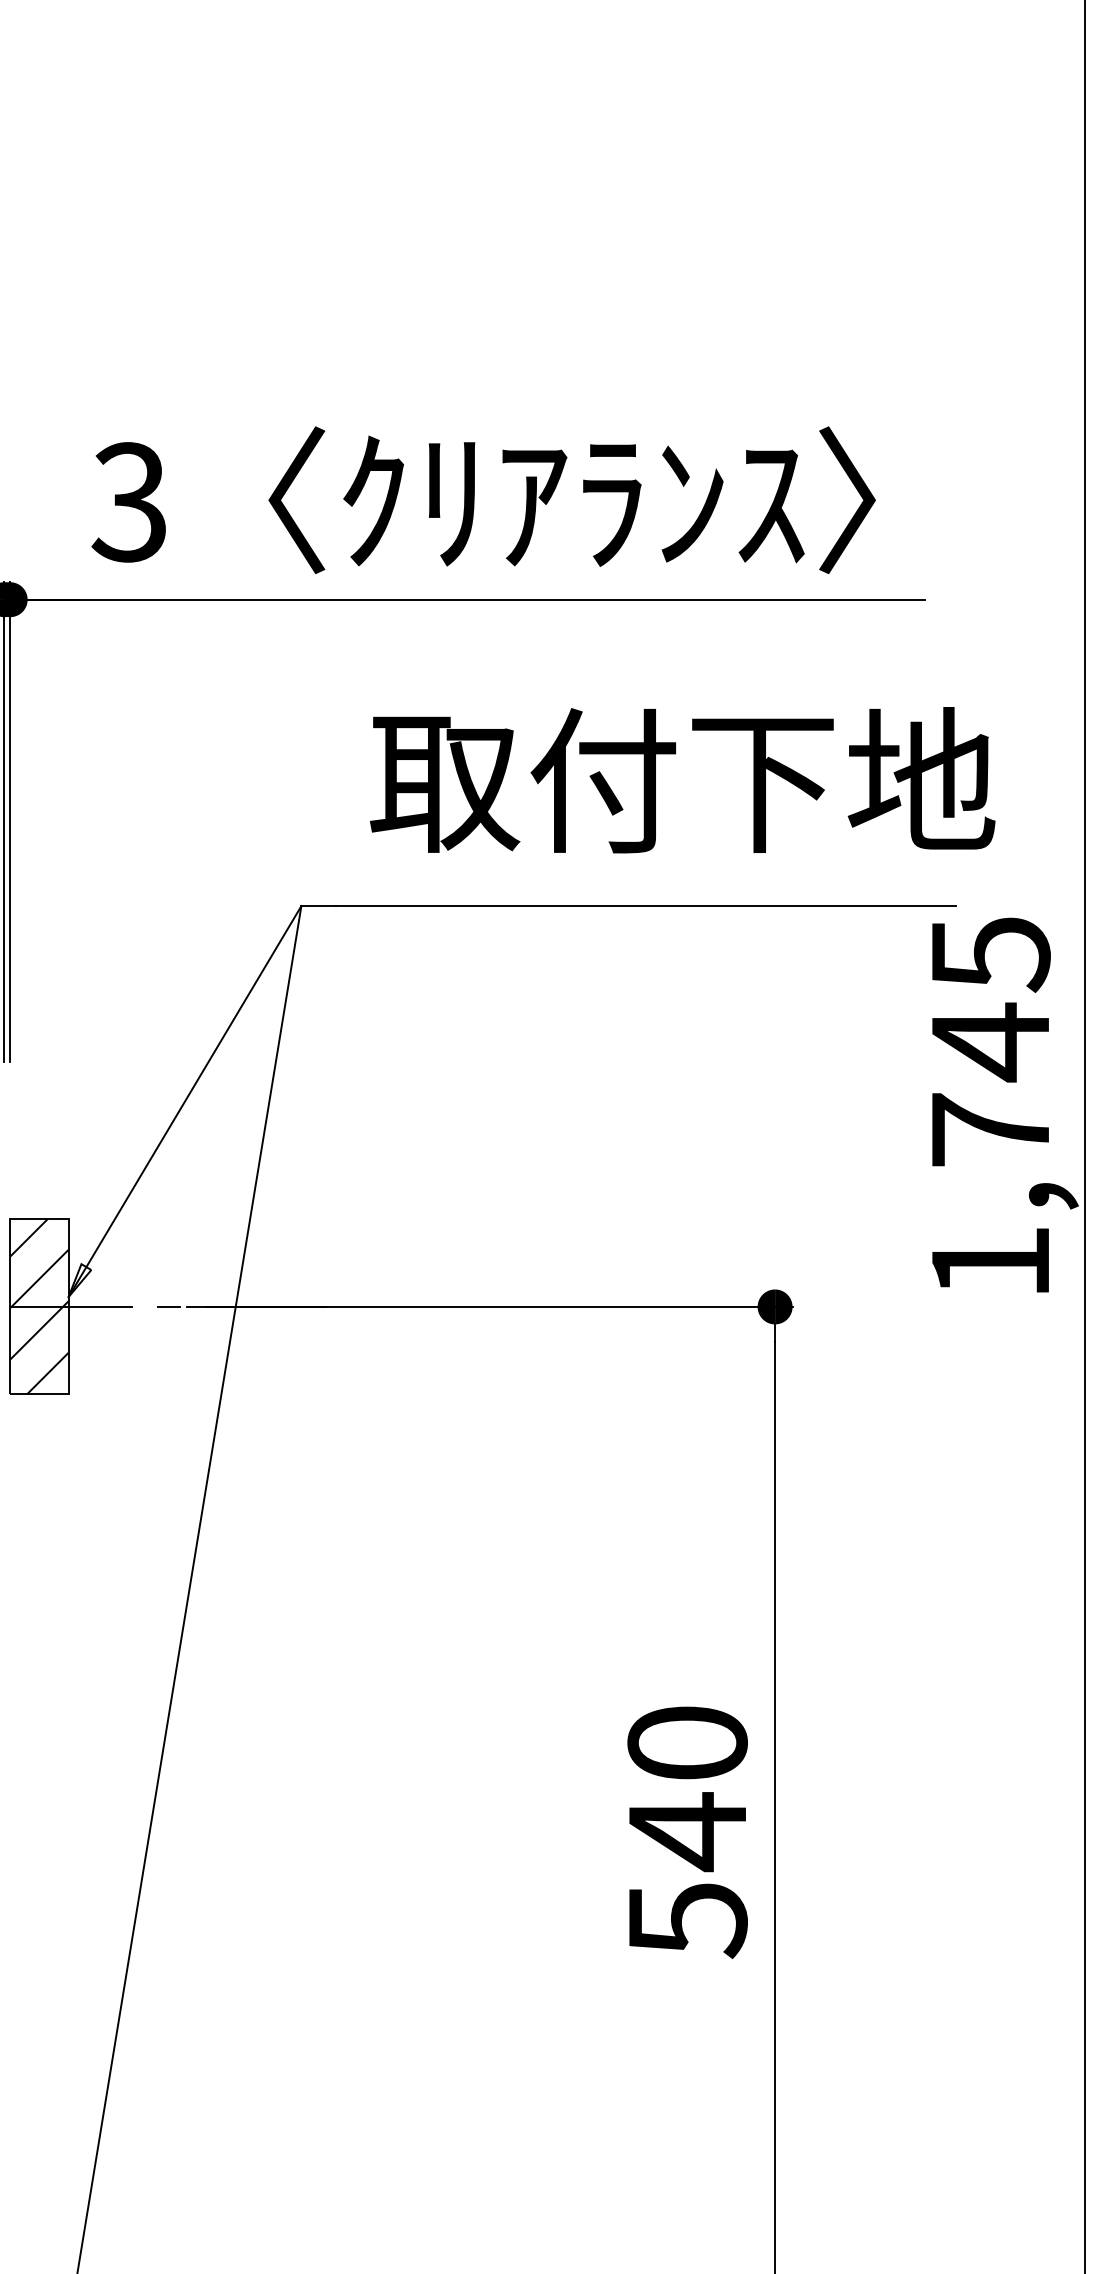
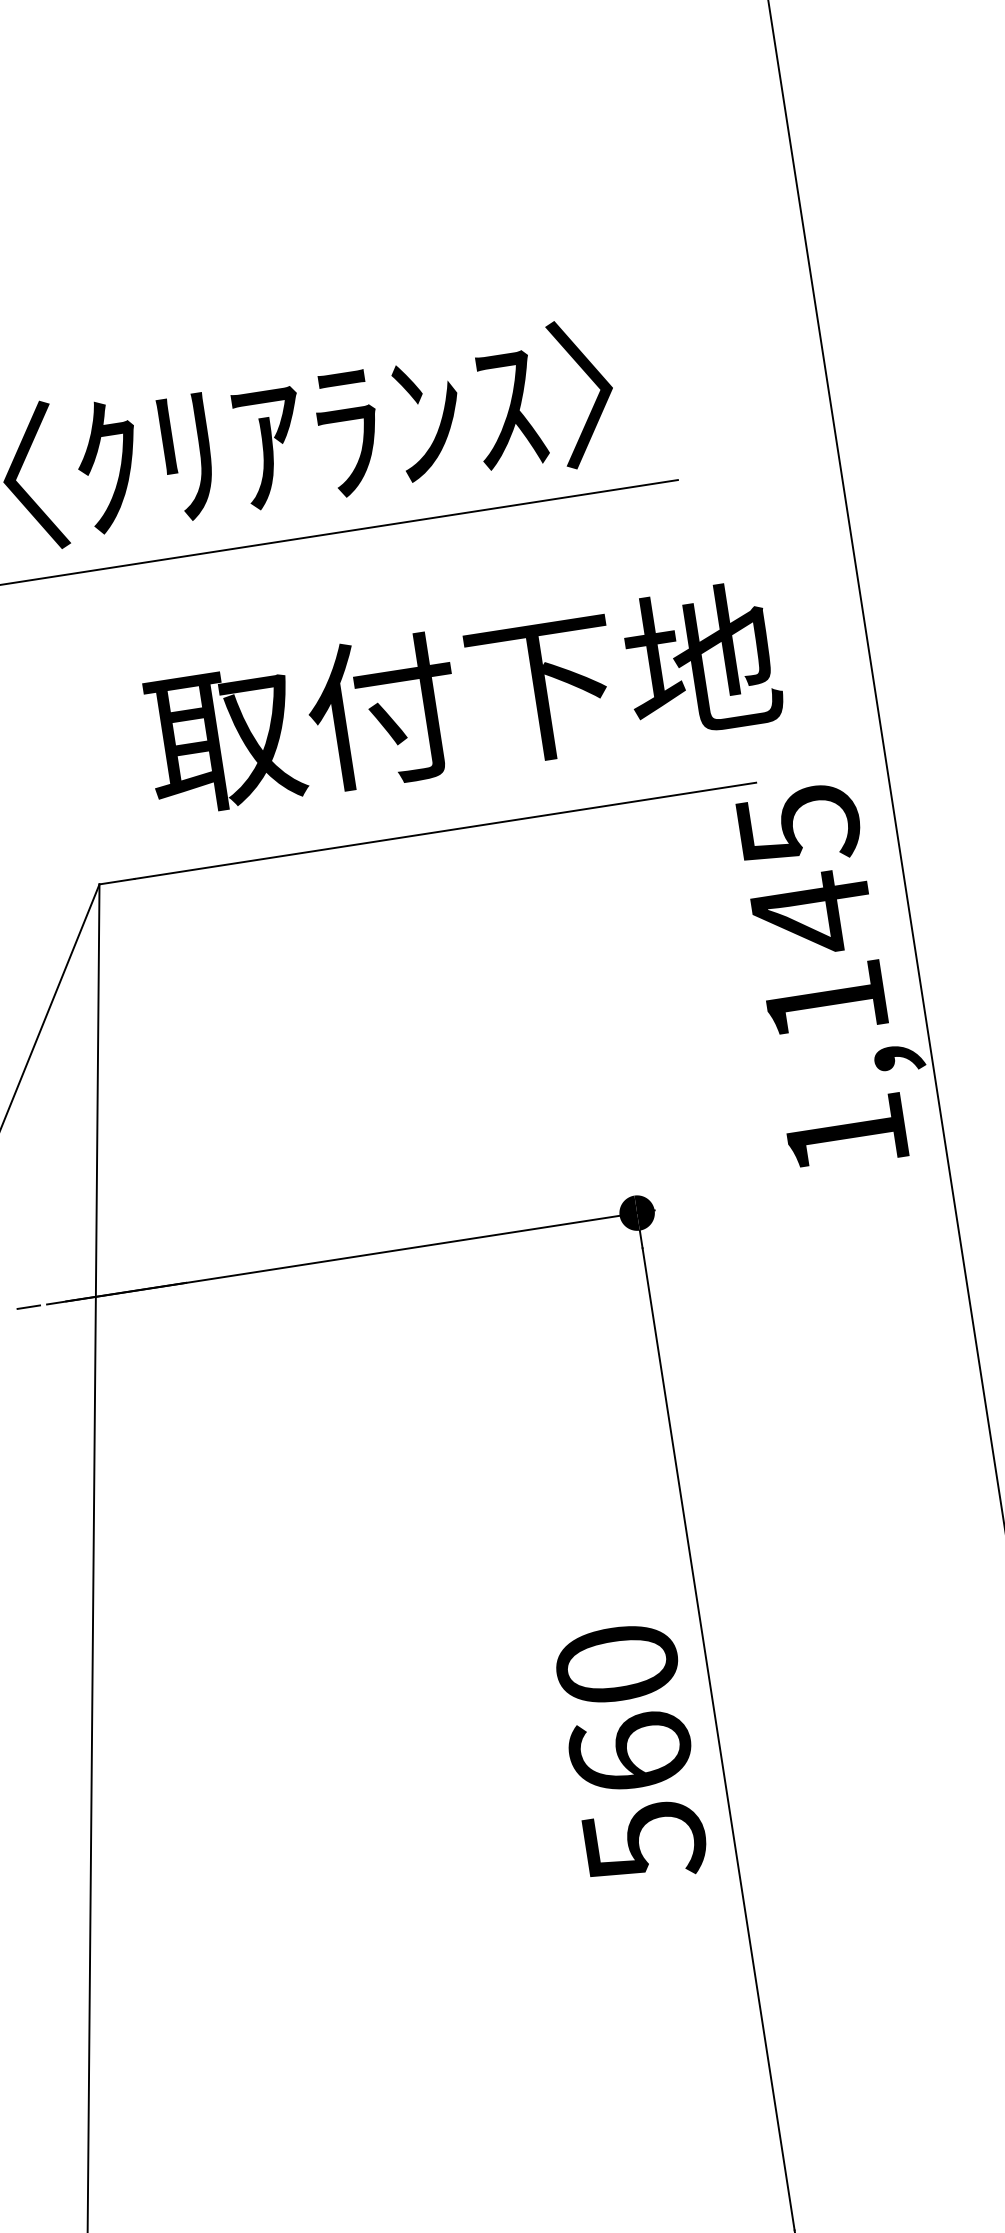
text: (990, 1129) -> (825, 1001), 1,745 -> 1,145
text: (687, 1832) -> (630, 1754), 540 -> 560

